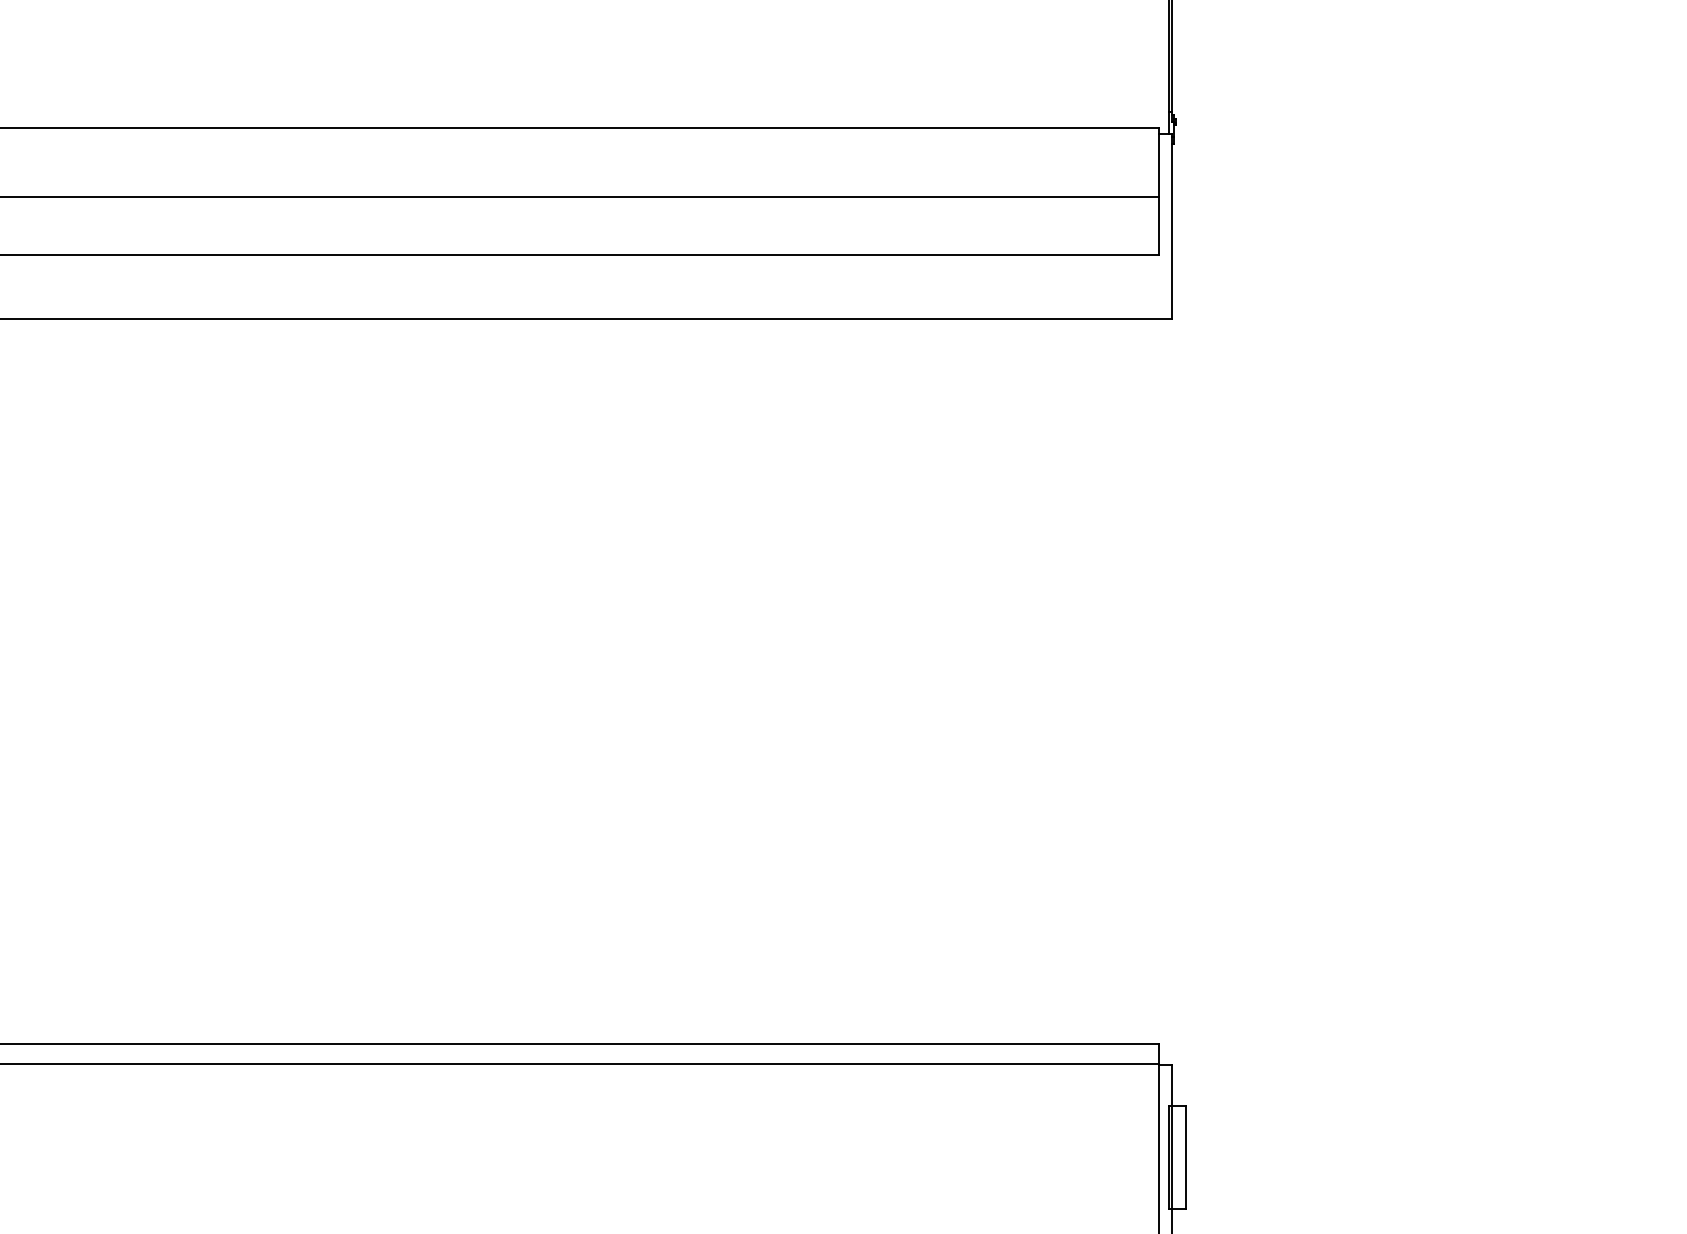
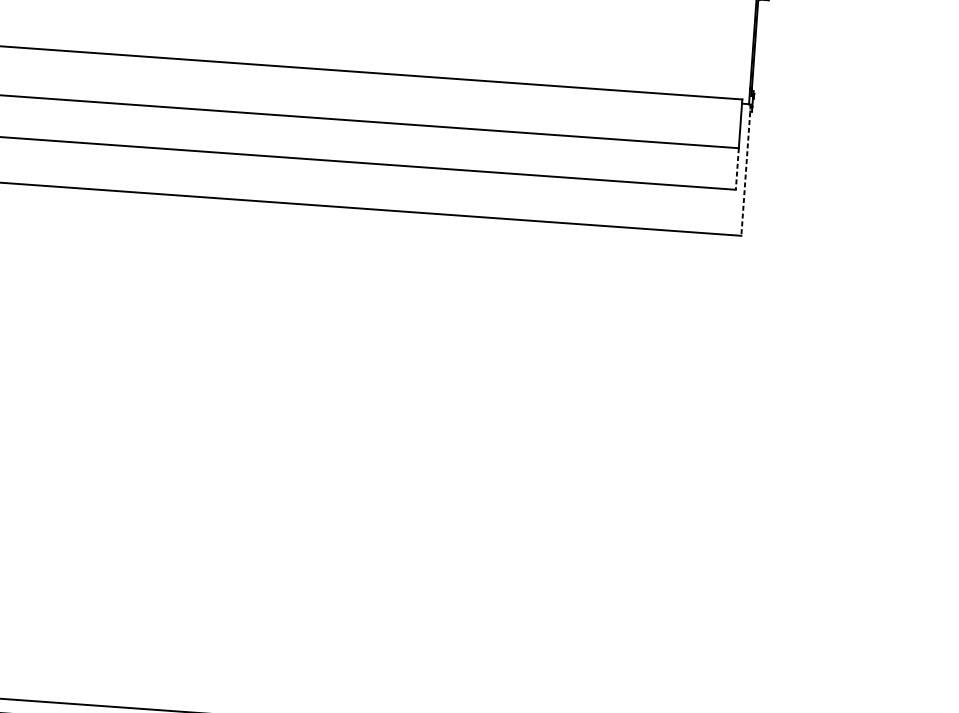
line: (1159, 226) -> (737, 169), solid -> dashed
line: (1171, 226) -> (745, 170), solid -> dashed

